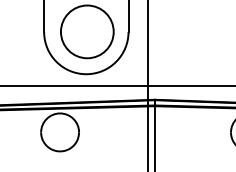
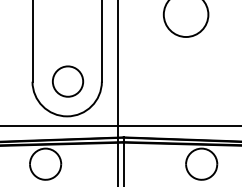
circle: (86, 31) -> (67, 81), size x0.7

